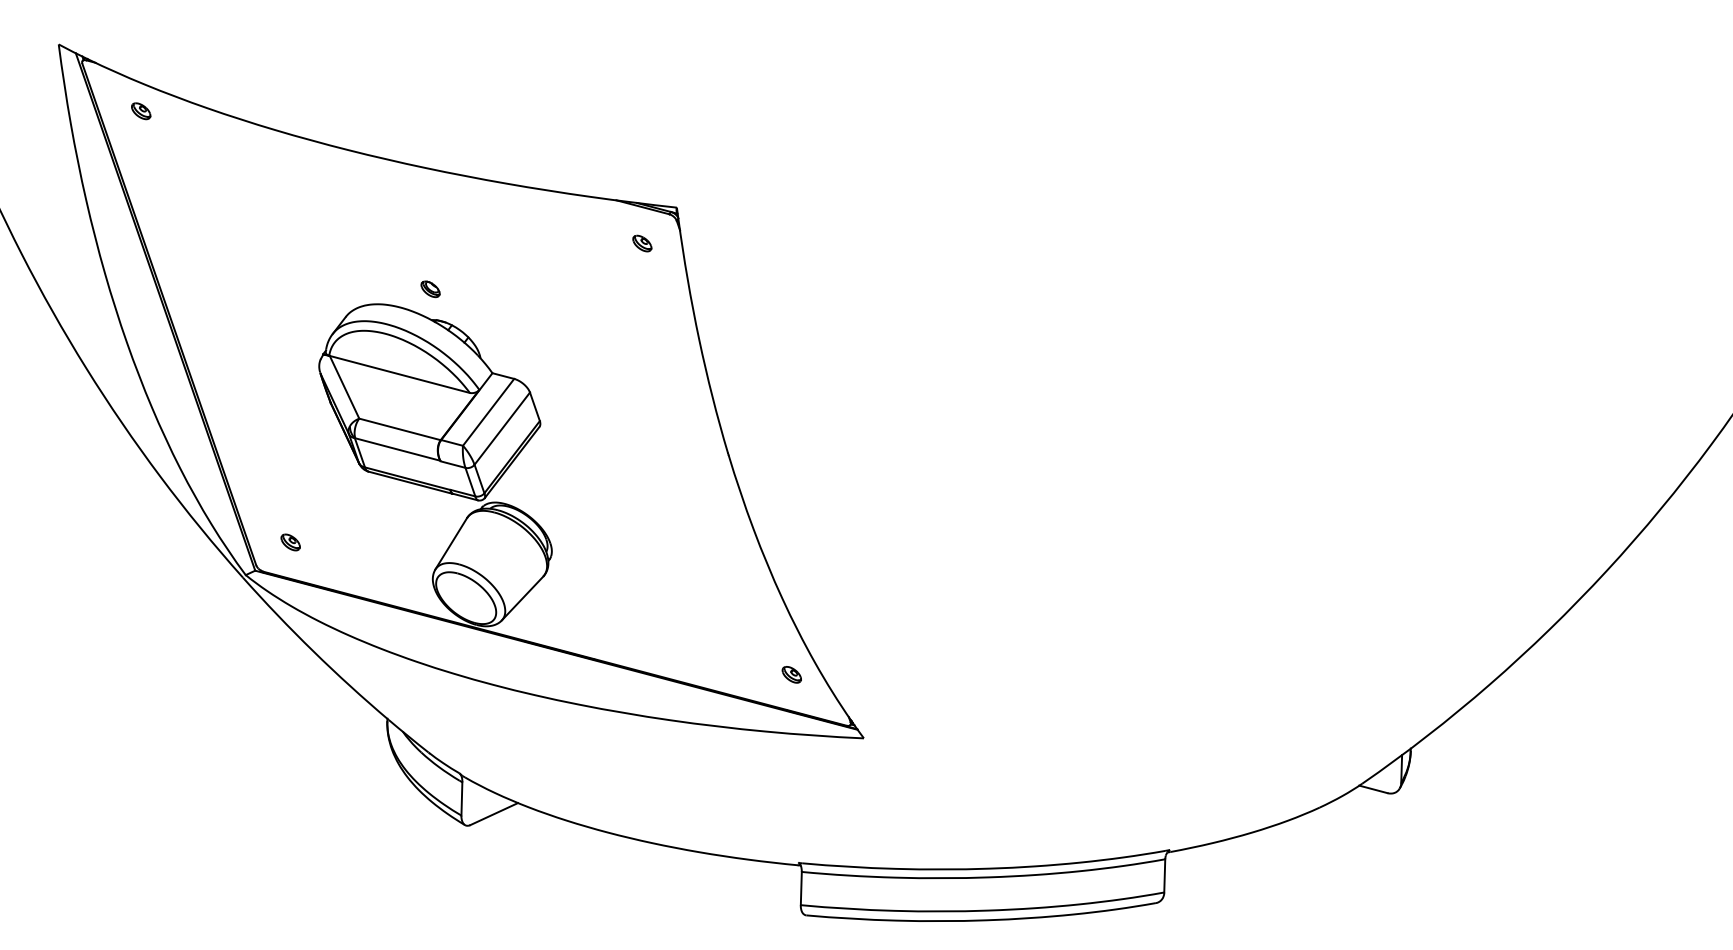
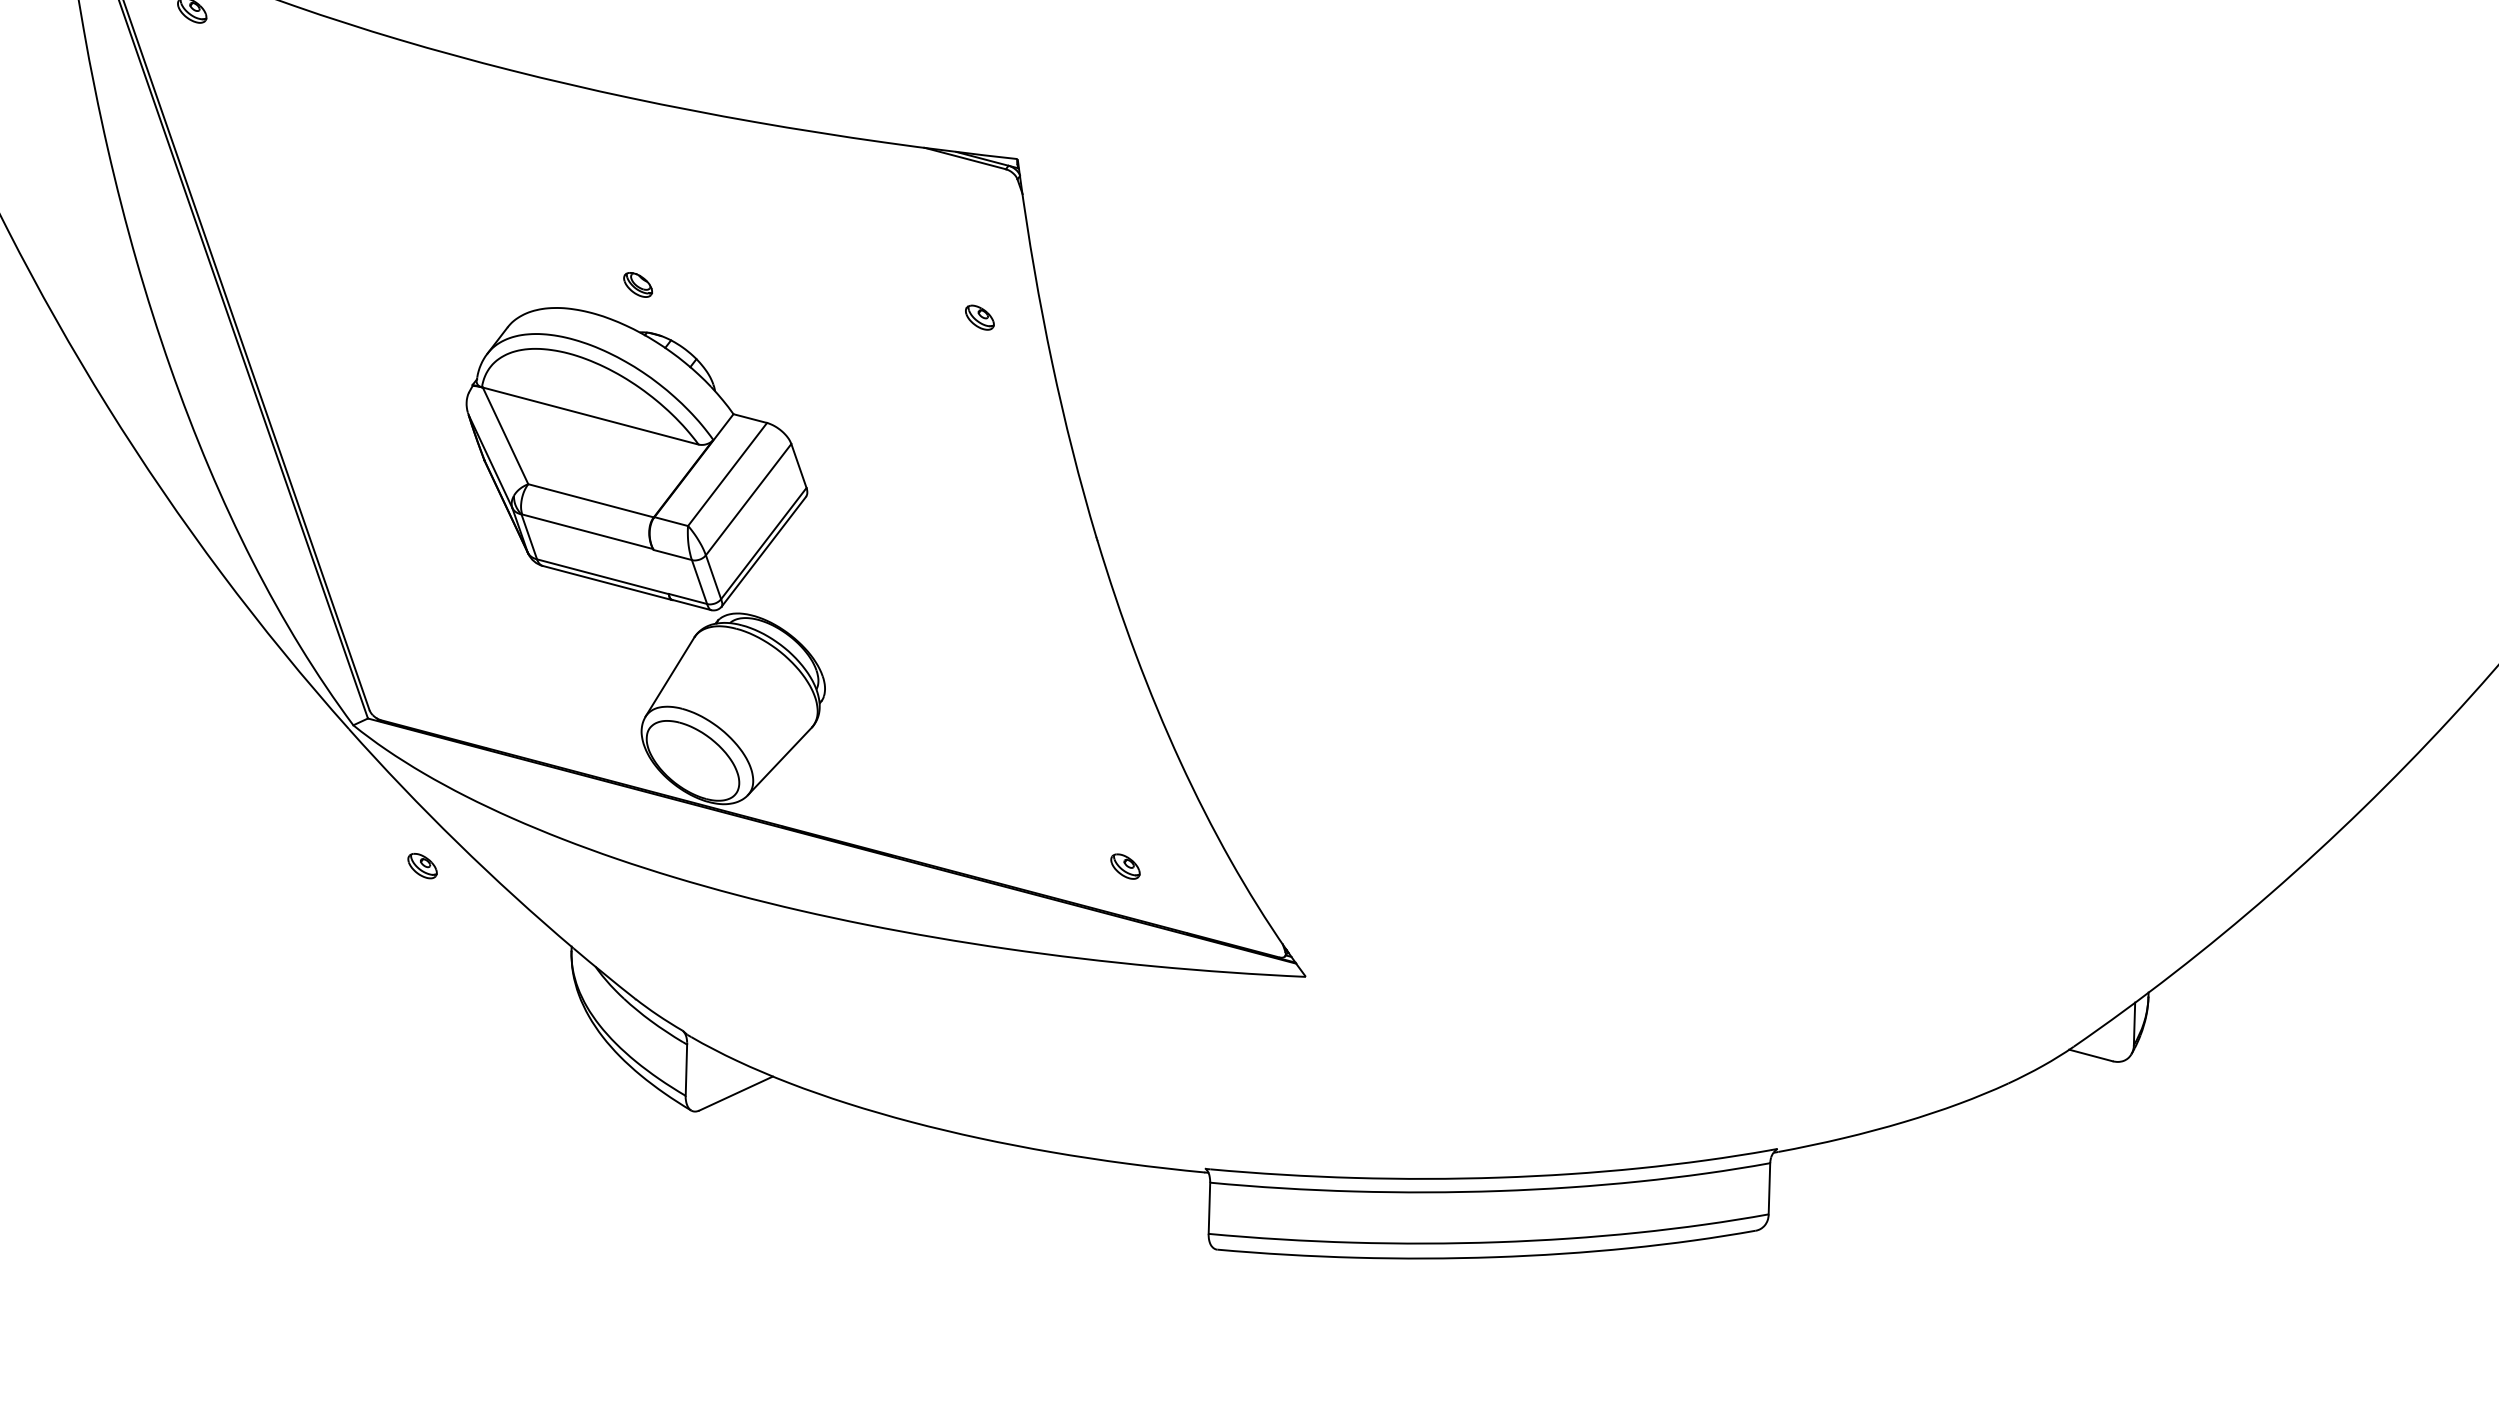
part: (642, 243) -> (980, 317), moved
part: (290, 542) -> (422, 866), moved
part: (791, 674) -> (1124, 866), moved

